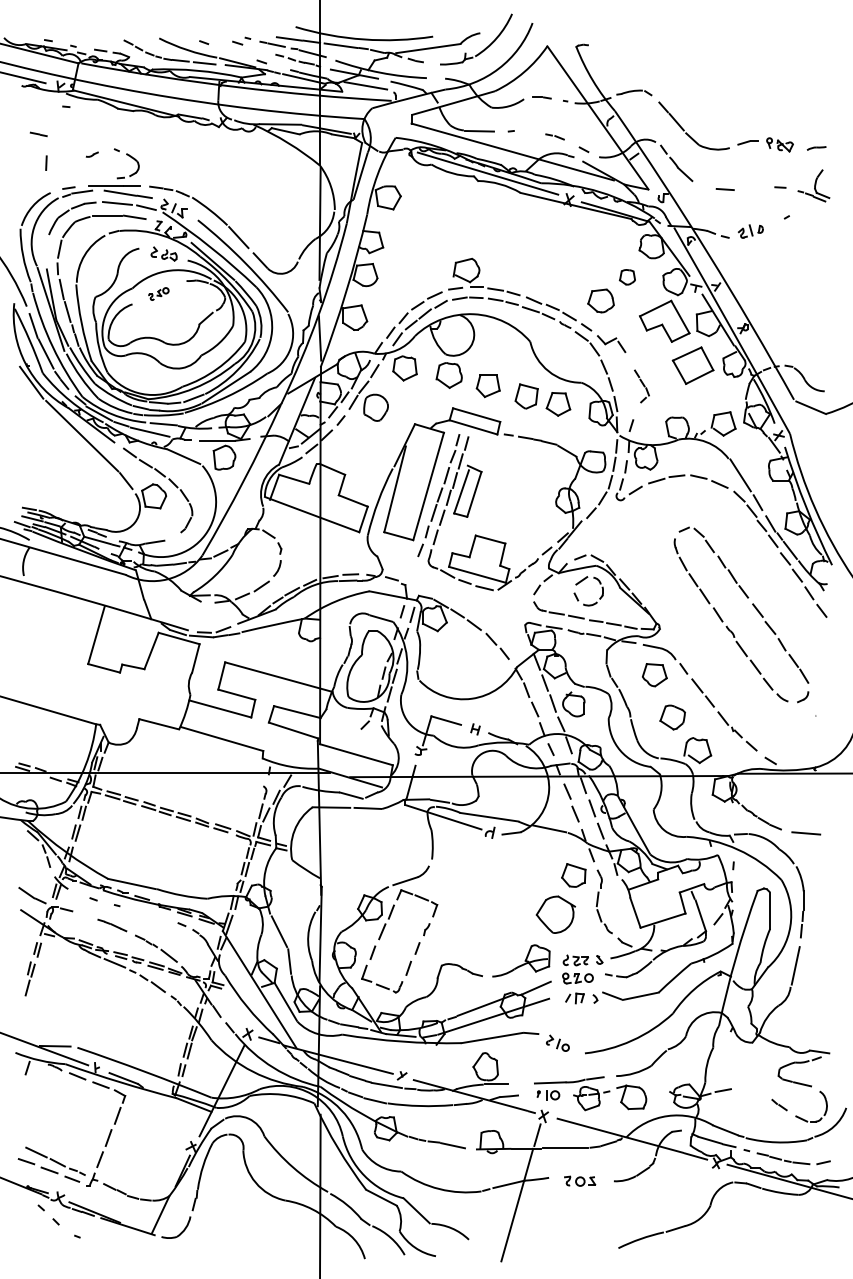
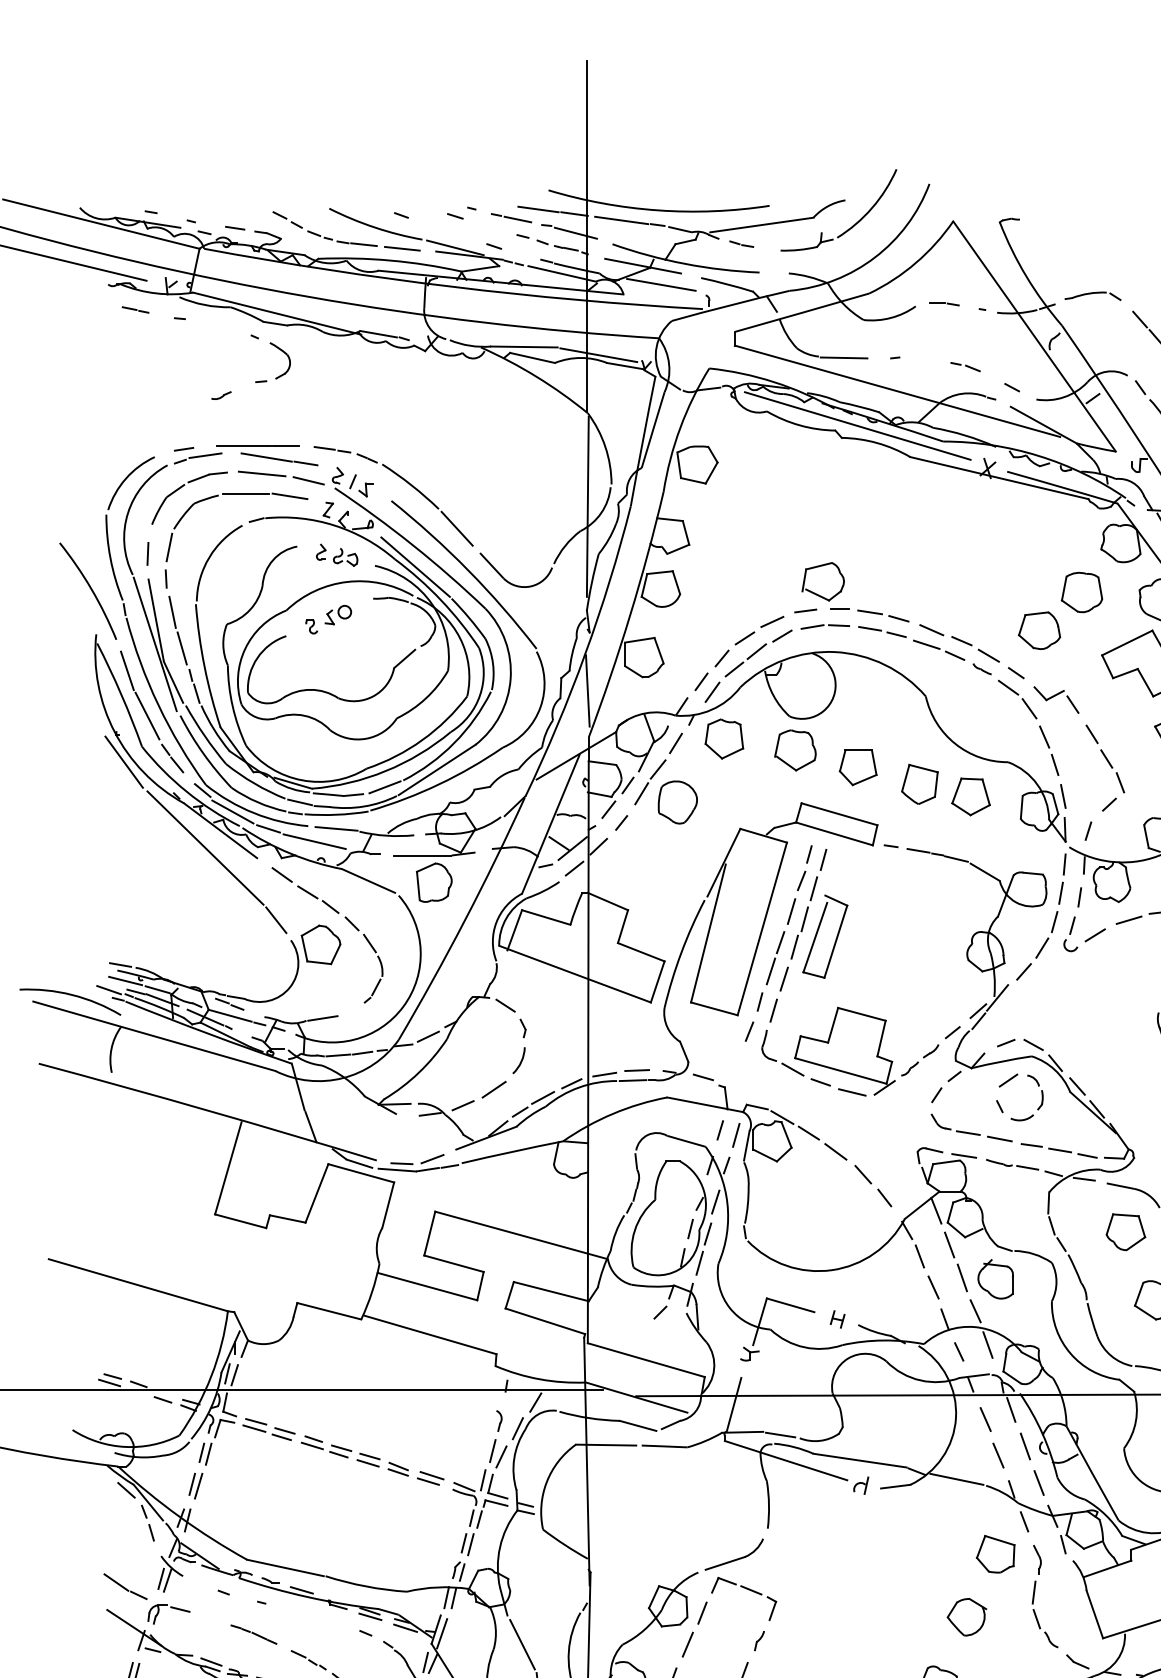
line: (38, 134) -> (135, 310), moved
part: (131, 158) -> (278, 350), moved
line: (46, 162) -> (148, 552), moved
part: (627, 277) -> (1082, 593), size x1.67
part: (158, 293) -> (328, 618), size x1.43
part: (641, 386) -> (1104, 768), size x1.67
part: (555, 914) -> (966, 1616), size x0.62

